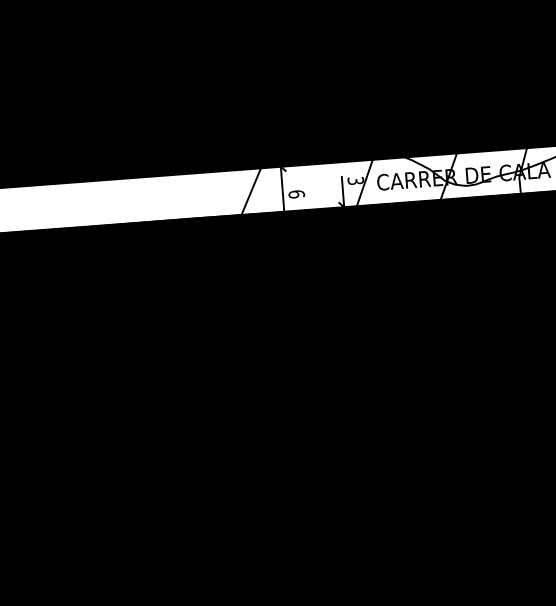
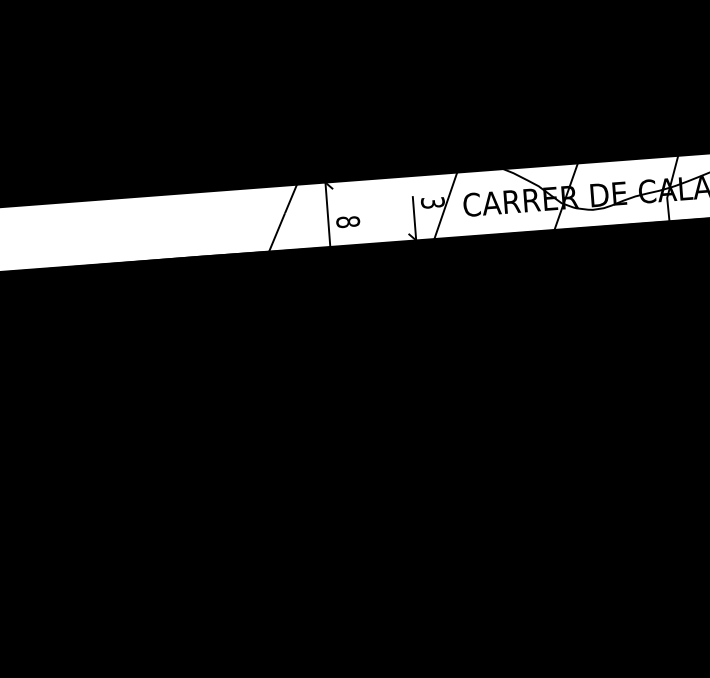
text: (296, 194) -> (347, 222), 6 -> 8

